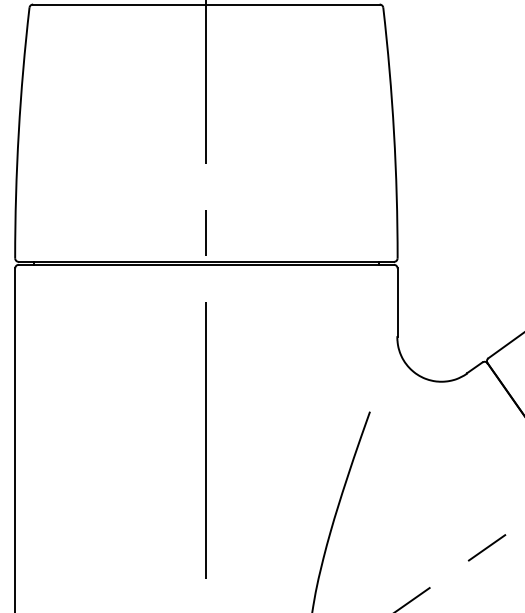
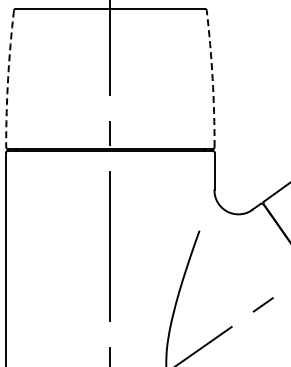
arc: (19, 132) -> (8, 78), solid -> dashed
arc: (393, 132) -> (212, 78), solid -> dashed

